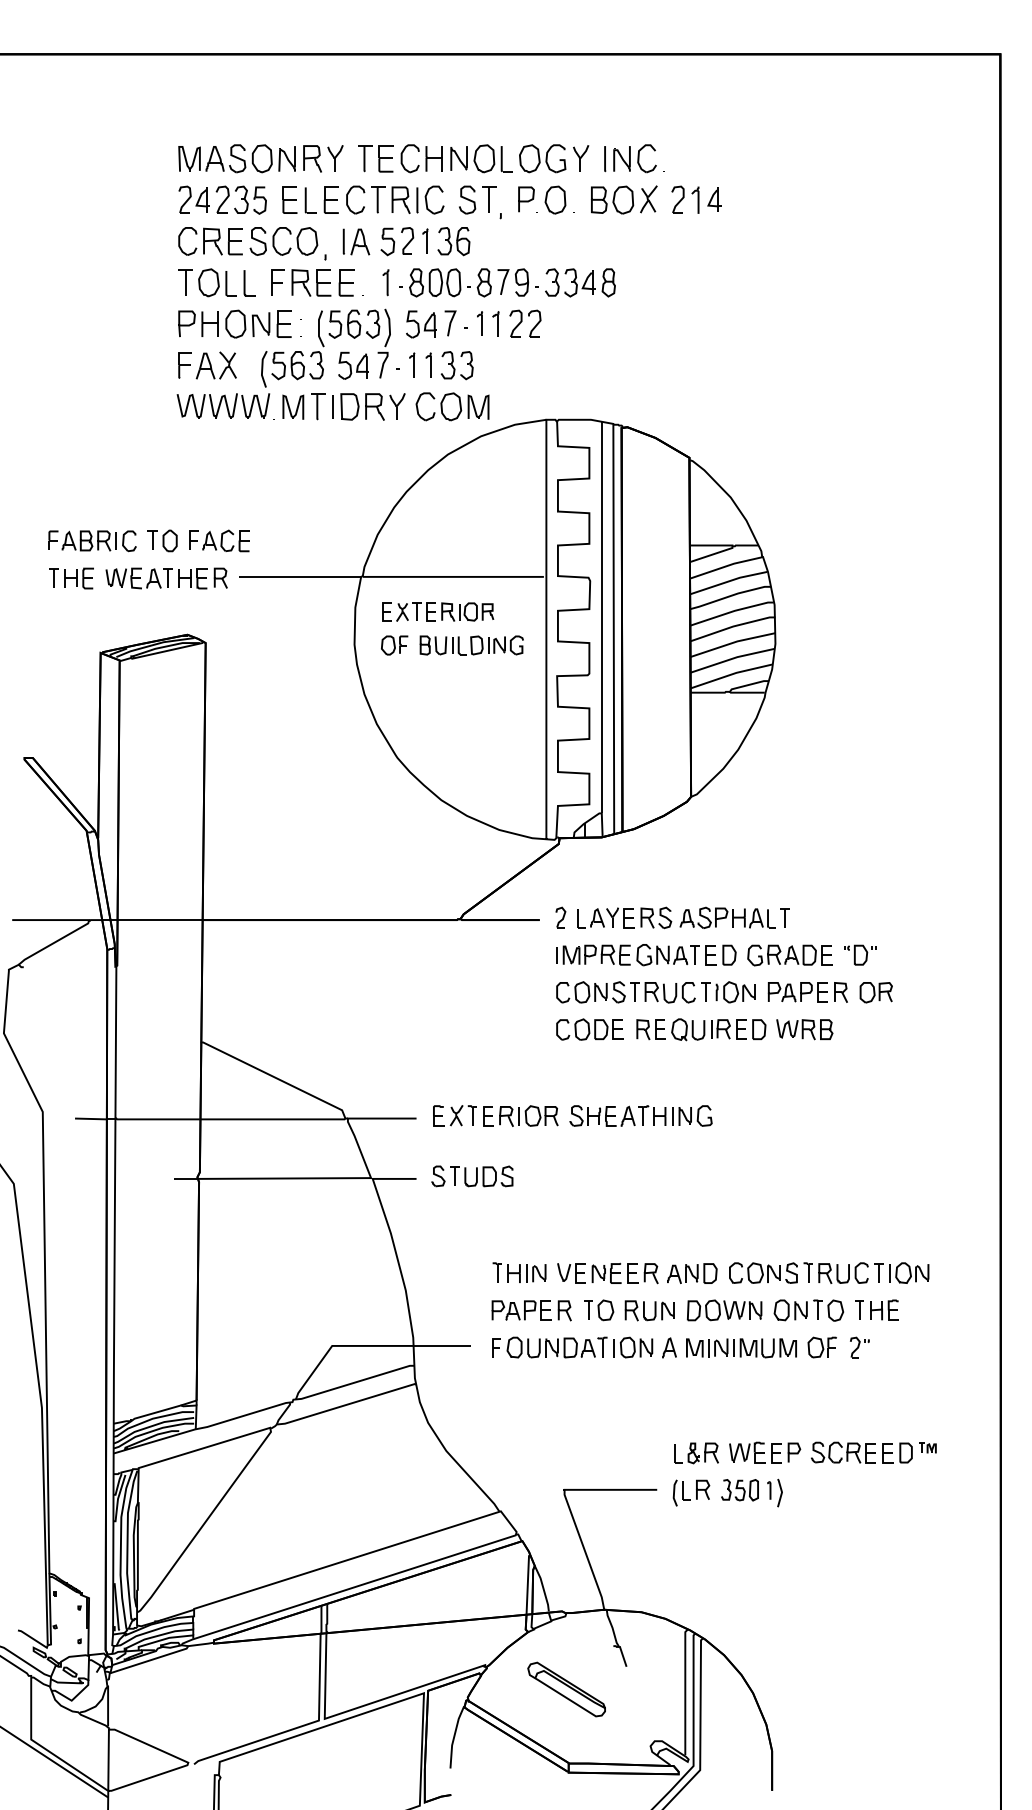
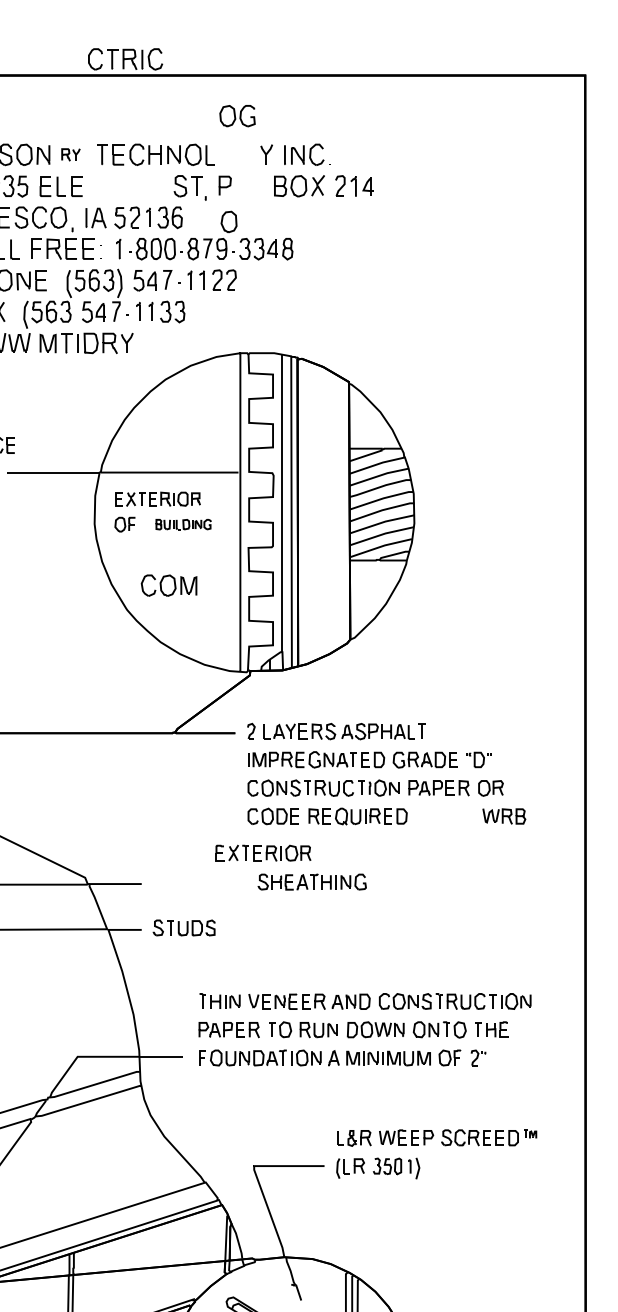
part: (323, 158) -> (71, 154), size x0.6
part: (542, 158) -> (237, 115), moved
part: (395, 199) -> (125, 58), moved
part: (555, 199) -> (229, 221), moved
part: (452, 406) -> (169, 585), moved
part: (471, 645) -> (183, 524), size x0.7
part: (804, 1029) -> (504, 816), moved
part: (495, 1115) -> (263, 852), moved

